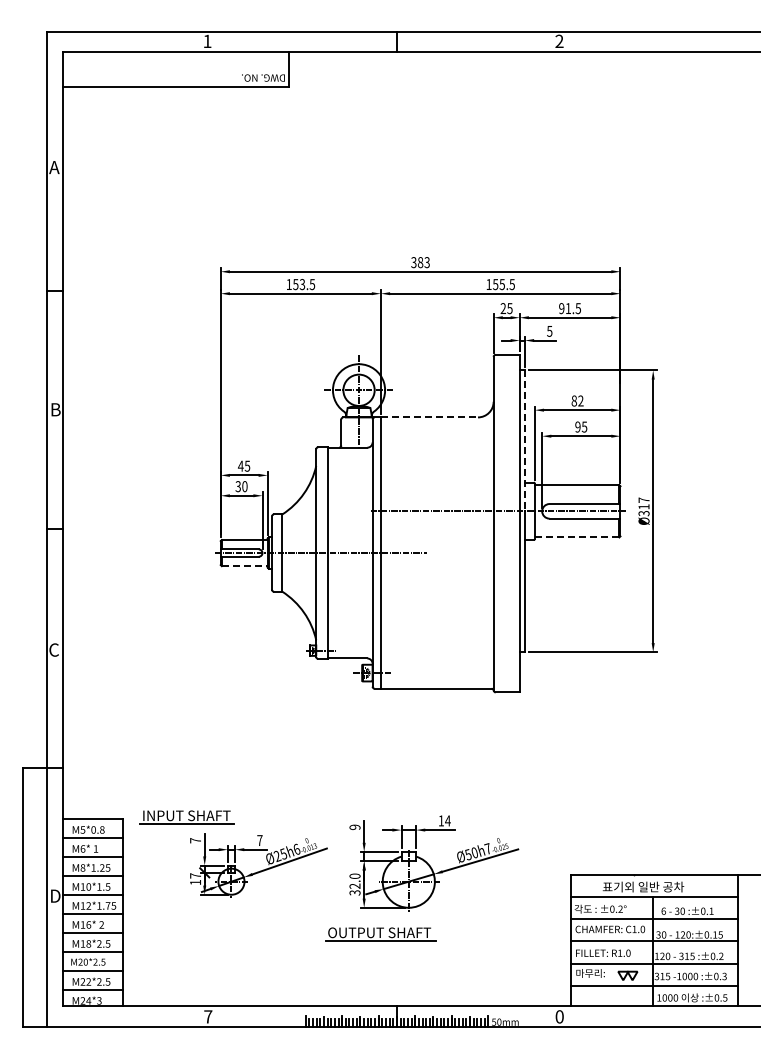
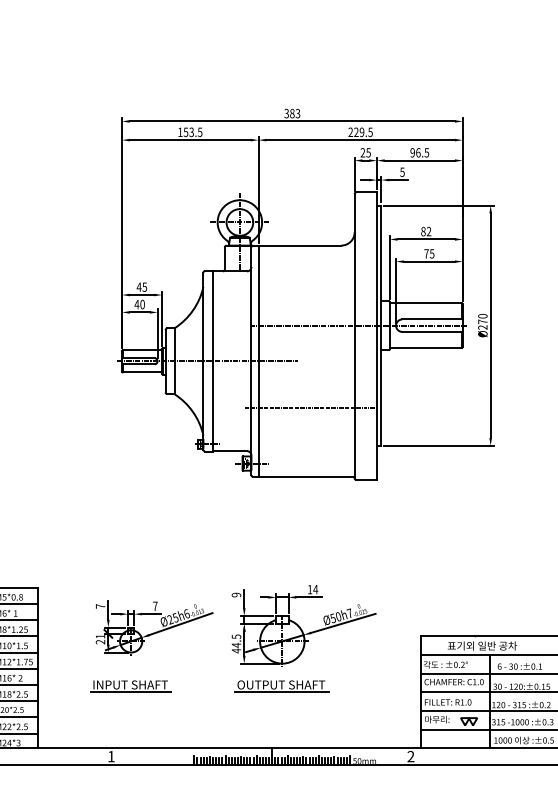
text: (495, 284) -> (356, 132), 155.5 -> 229.5
text: (568, 308) -> (418, 152), 91.5 -> 96.5
line: (429, 417) -> (299, 245), dashed -> solid
text: (577, 426) -> (426, 253), 95 -> 75
line: (524, 441) -> (380, 266), dashed -> solid
text: (238, 486) -> (137, 304), 30 -> 40
text: (643, 506) -> (482, 321), Ø317 -> Ø270
line: (577, 537) -> (426, 347), dashed -> solid
line: (244, 566) -> (142, 372), dashed -> solid
line: (441, 608) -> (310, 408), added
part: (186, 817) -> (130, 686), moved
text: (195, 879) -> (100, 639), 17 -> 21
text: (354, 884) -> (236, 643), 32.0 -> 44.5
part: (380, 934) -> (282, 686), moved
text: (208, 1016) -> (111, 756), 7 -> 1
text: (559, 1016) -> (410, 756), 0 -> 2

